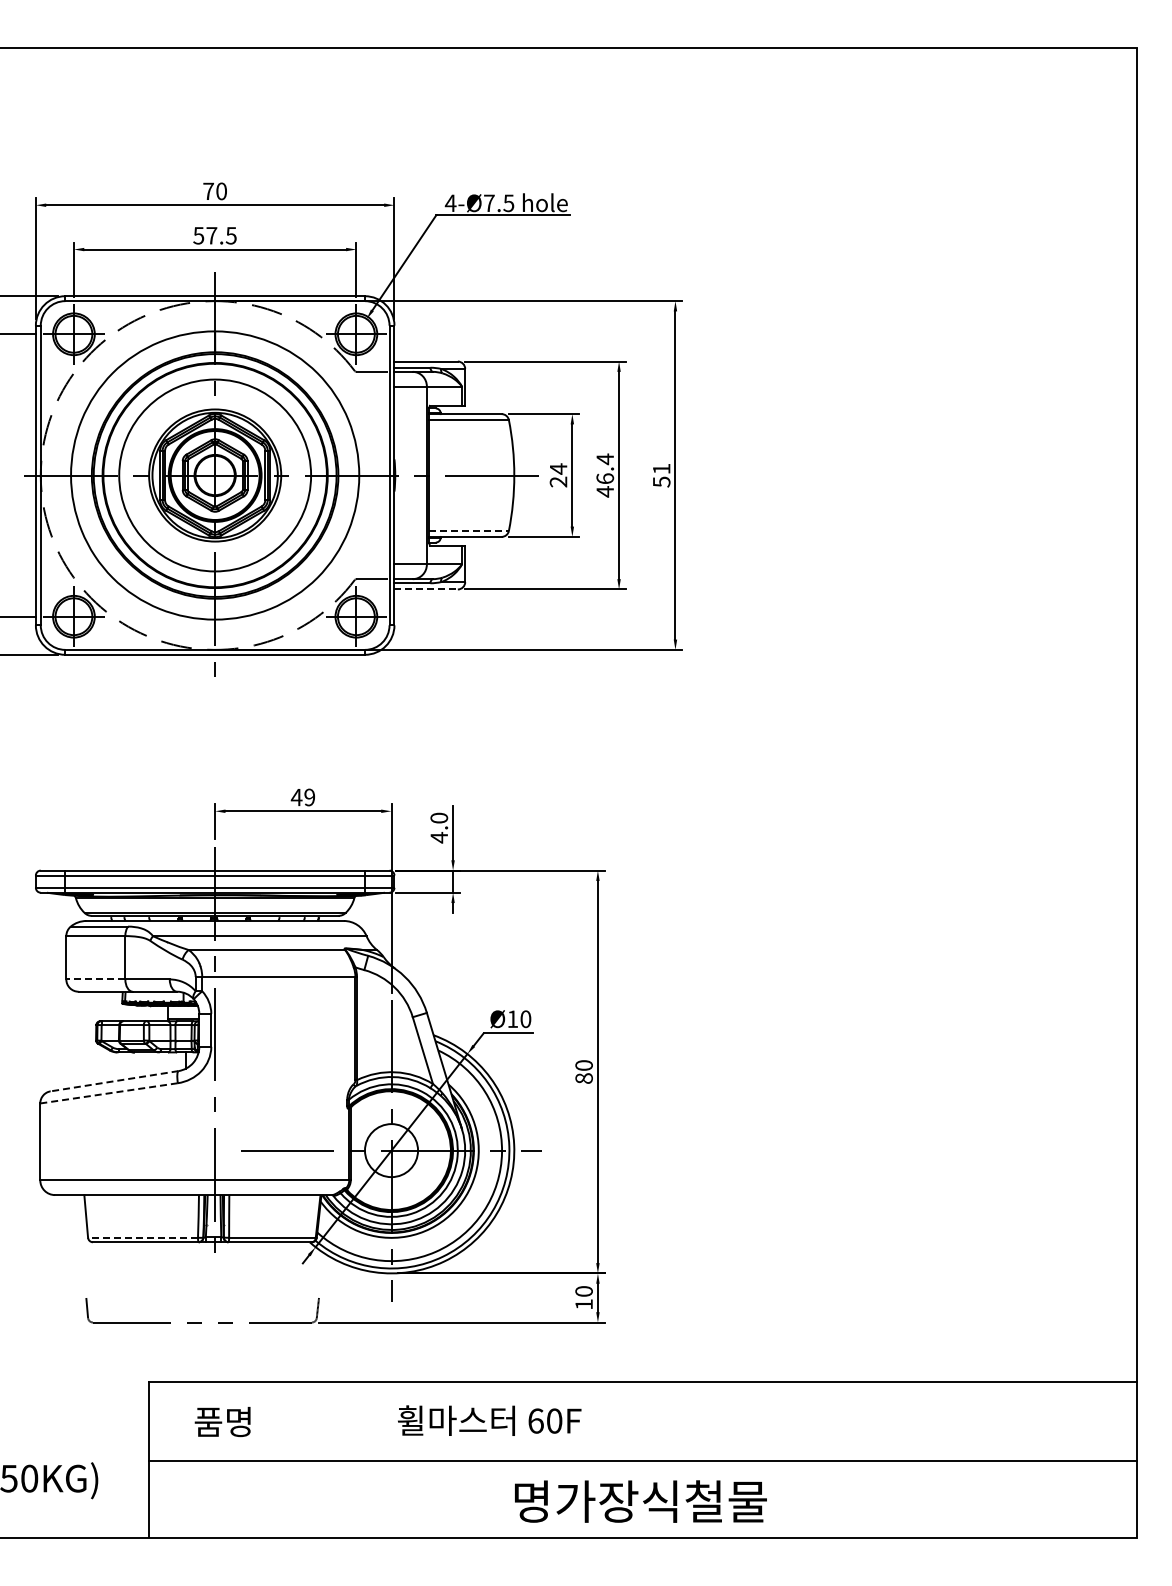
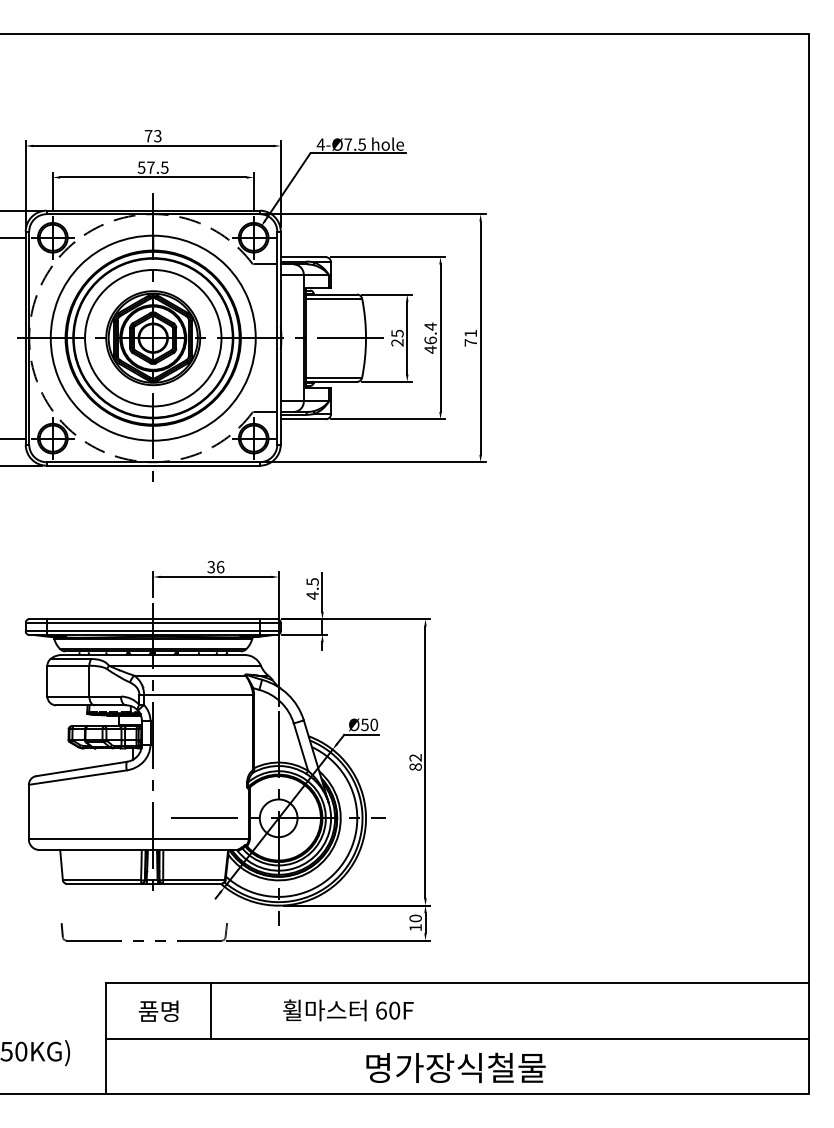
text: (221, 191) -> (157, 136), 70 -> 73
text: (558, 468) -> (397, 333), 24 -> 25
text: (661, 481) -> (470, 342), 51 -> 71
line: (469, 530) -> (334, 377), dashed -> solid
line: (426, 589) -> (303, 419), dashed -> solid
text: (302, 797) -> (215, 567), 49 -> 36
text: (439, 817) -> (312, 581), 4.0 -> 4.5
line: (95, 979) -> (68, 696), dashed -> solid
text: (512, 1019) -> (364, 725), Ø10 -> Ø50
text: (583, 1065) -> (415, 757), 80 -> 82
line: (114, 1081) -> (81, 769), dashed -> solid
line: (109, 1093) -> (78, 777), dashed -> solid
line: (143, 1237) -> (102, 880), dashed -> solid
line: (295, 1421) -> (210, 1010), added

